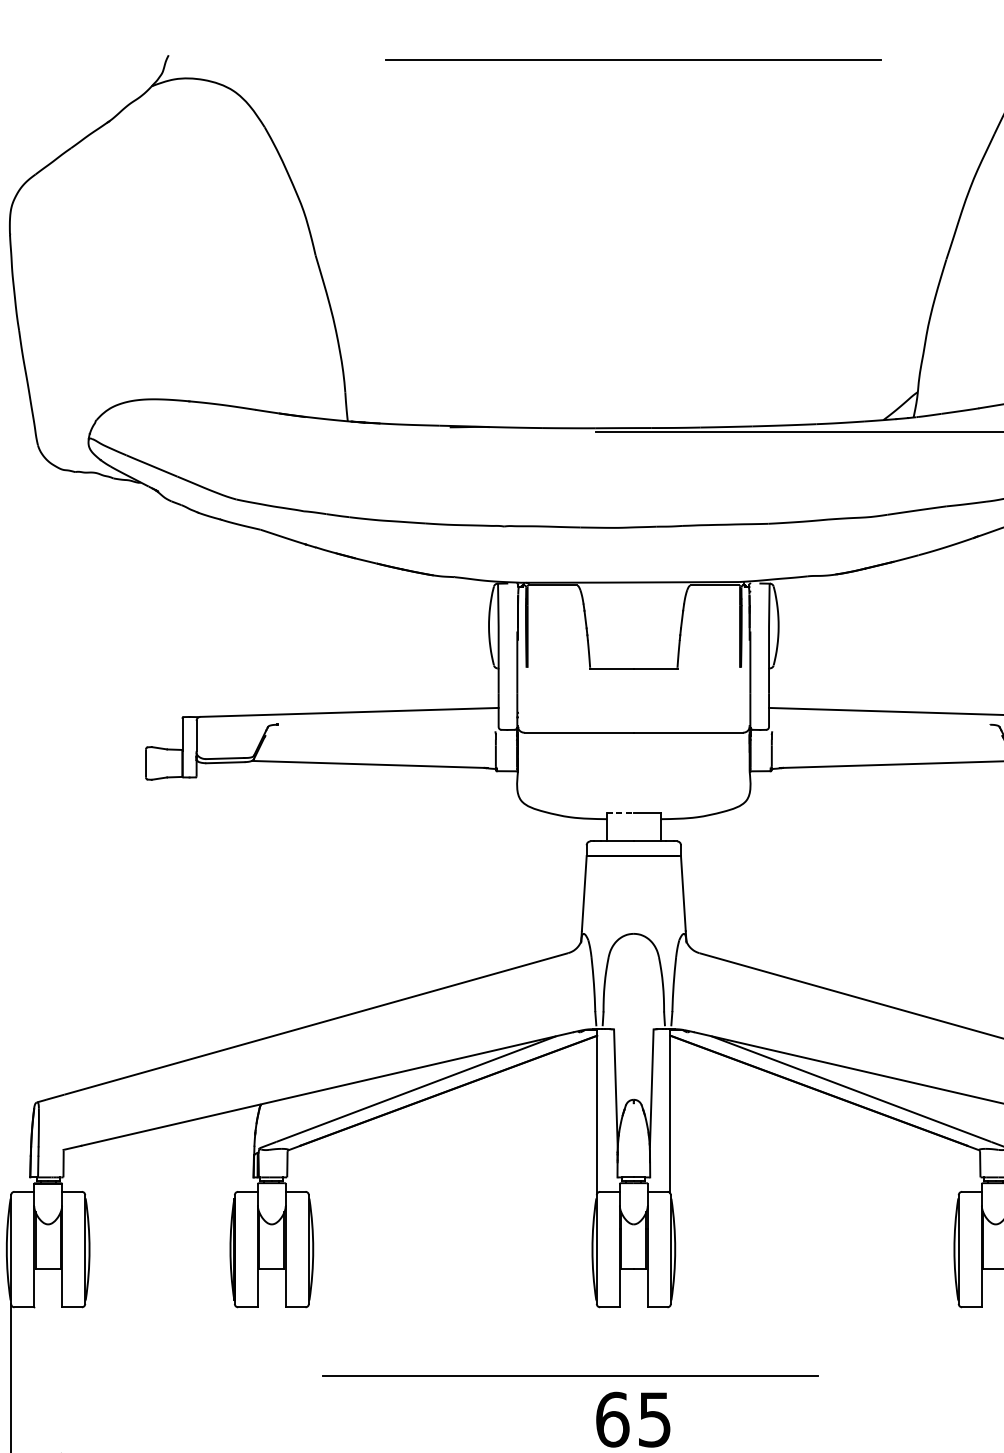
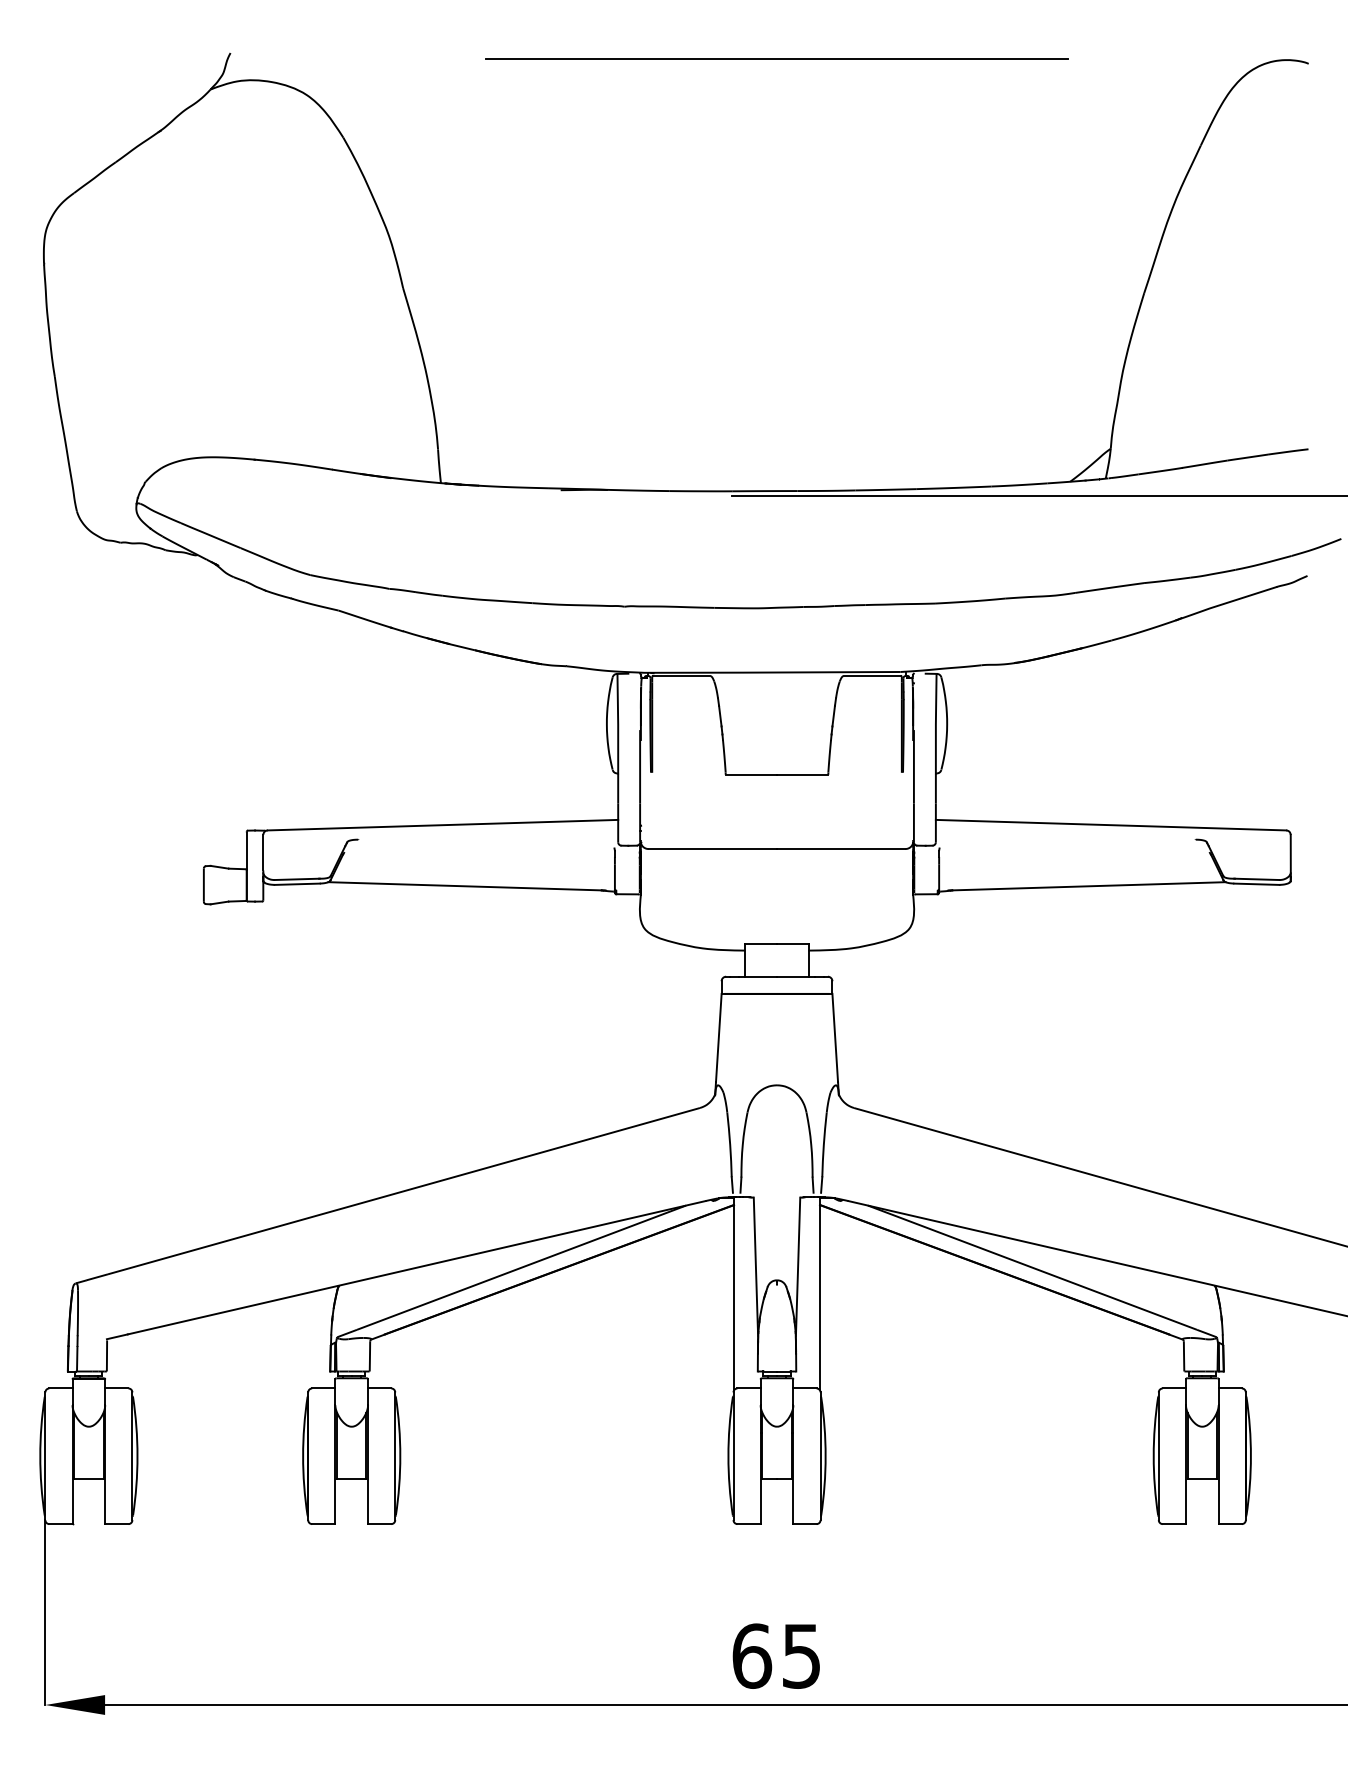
line: (620, 813) -> (761, 943), dashed -> solid
line: (570, 1375) -> (702, 1604), removed

